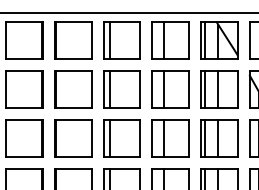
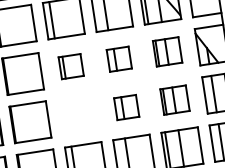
part: (121, 89) -> (70, 66), size x0.6
part: (170, 89) -> (119, 59), size x0.6
part: (219, 89) -> (167, 51), size x0.7
part: (121, 138) -> (78, 115), removed
part: (170, 138) -> (126, 107), size x0.6
part: (219, 138) -> (174, 100), size x0.7

